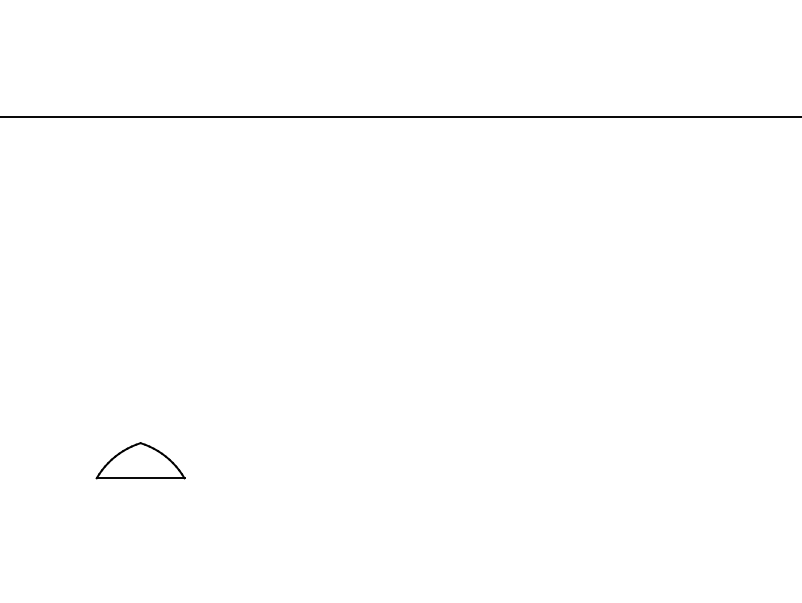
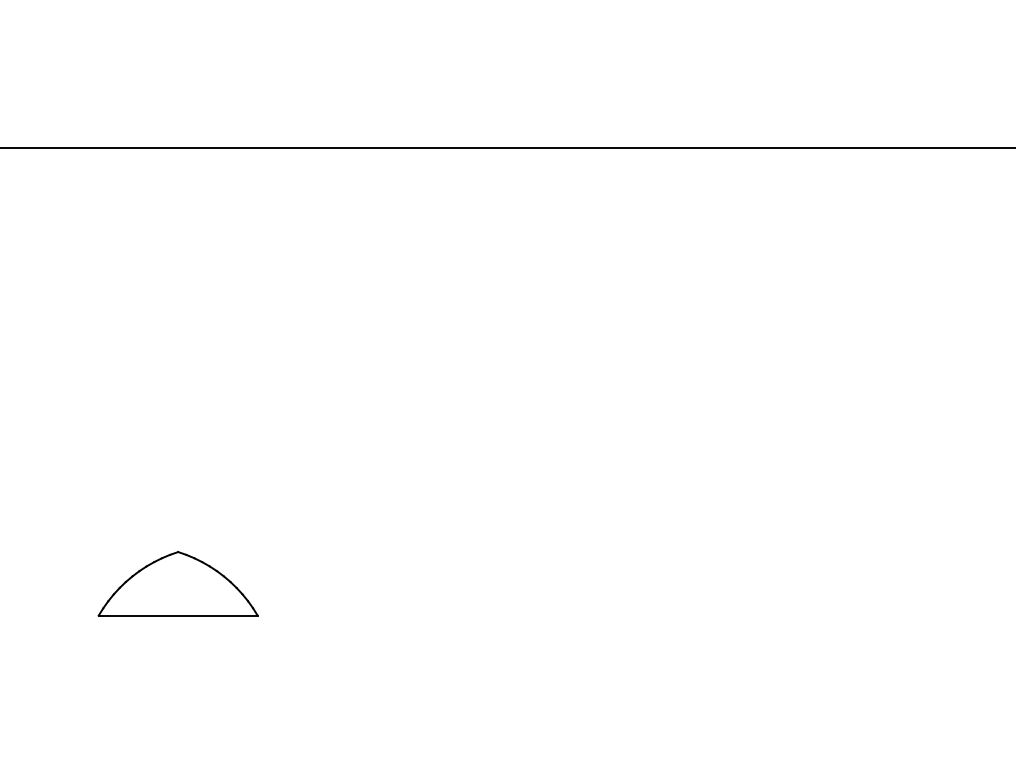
part: (140, 460) -> (177, 583), size x1.43

